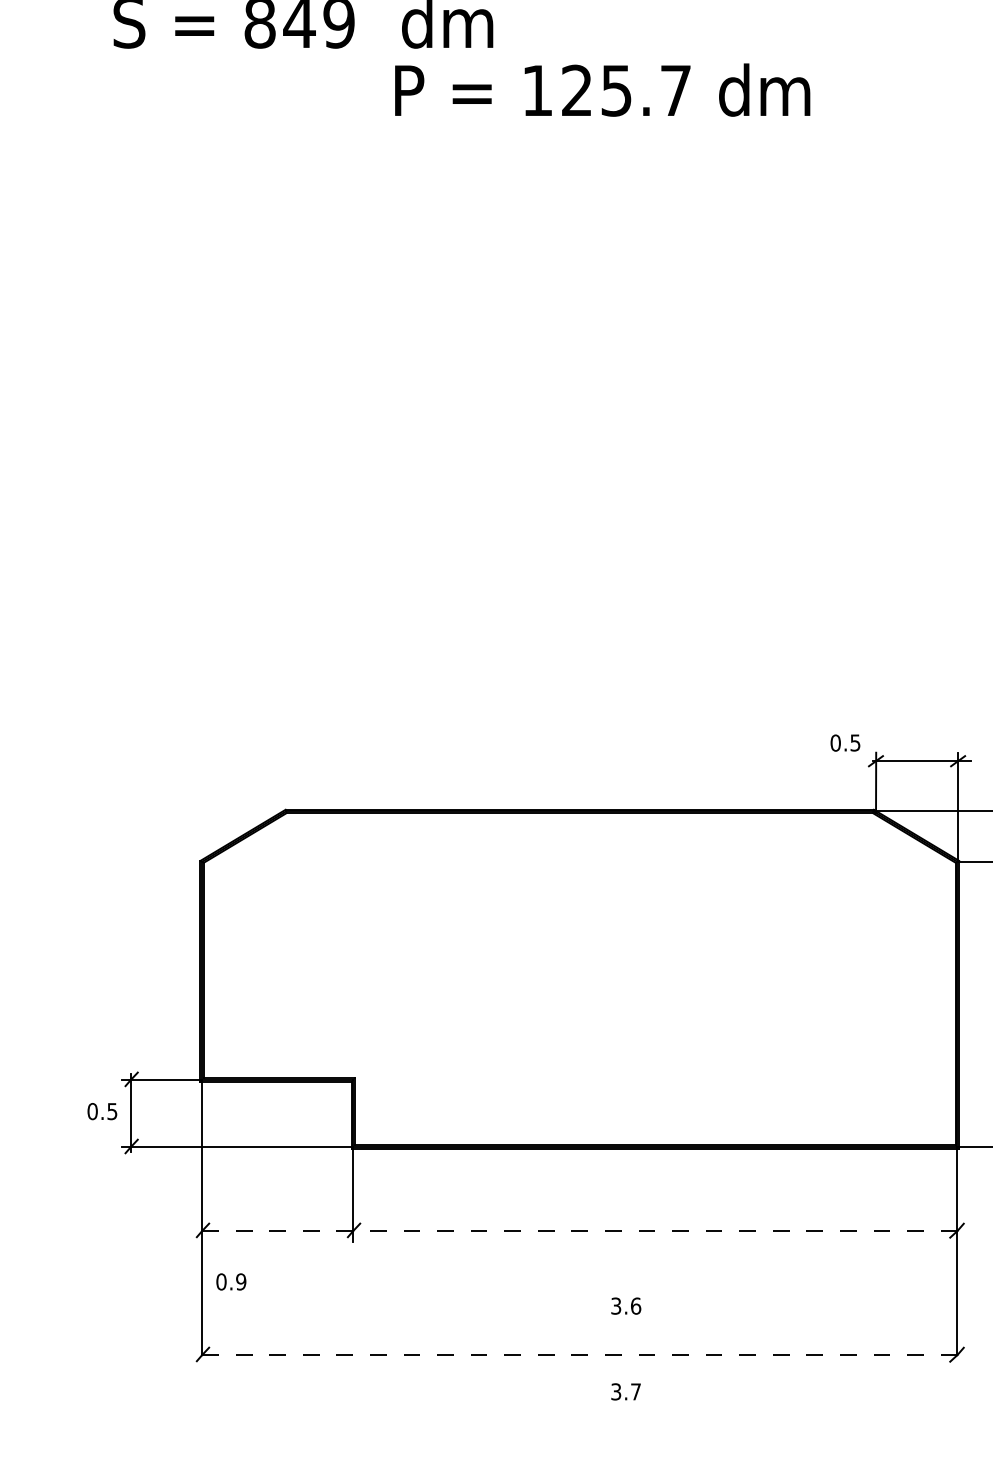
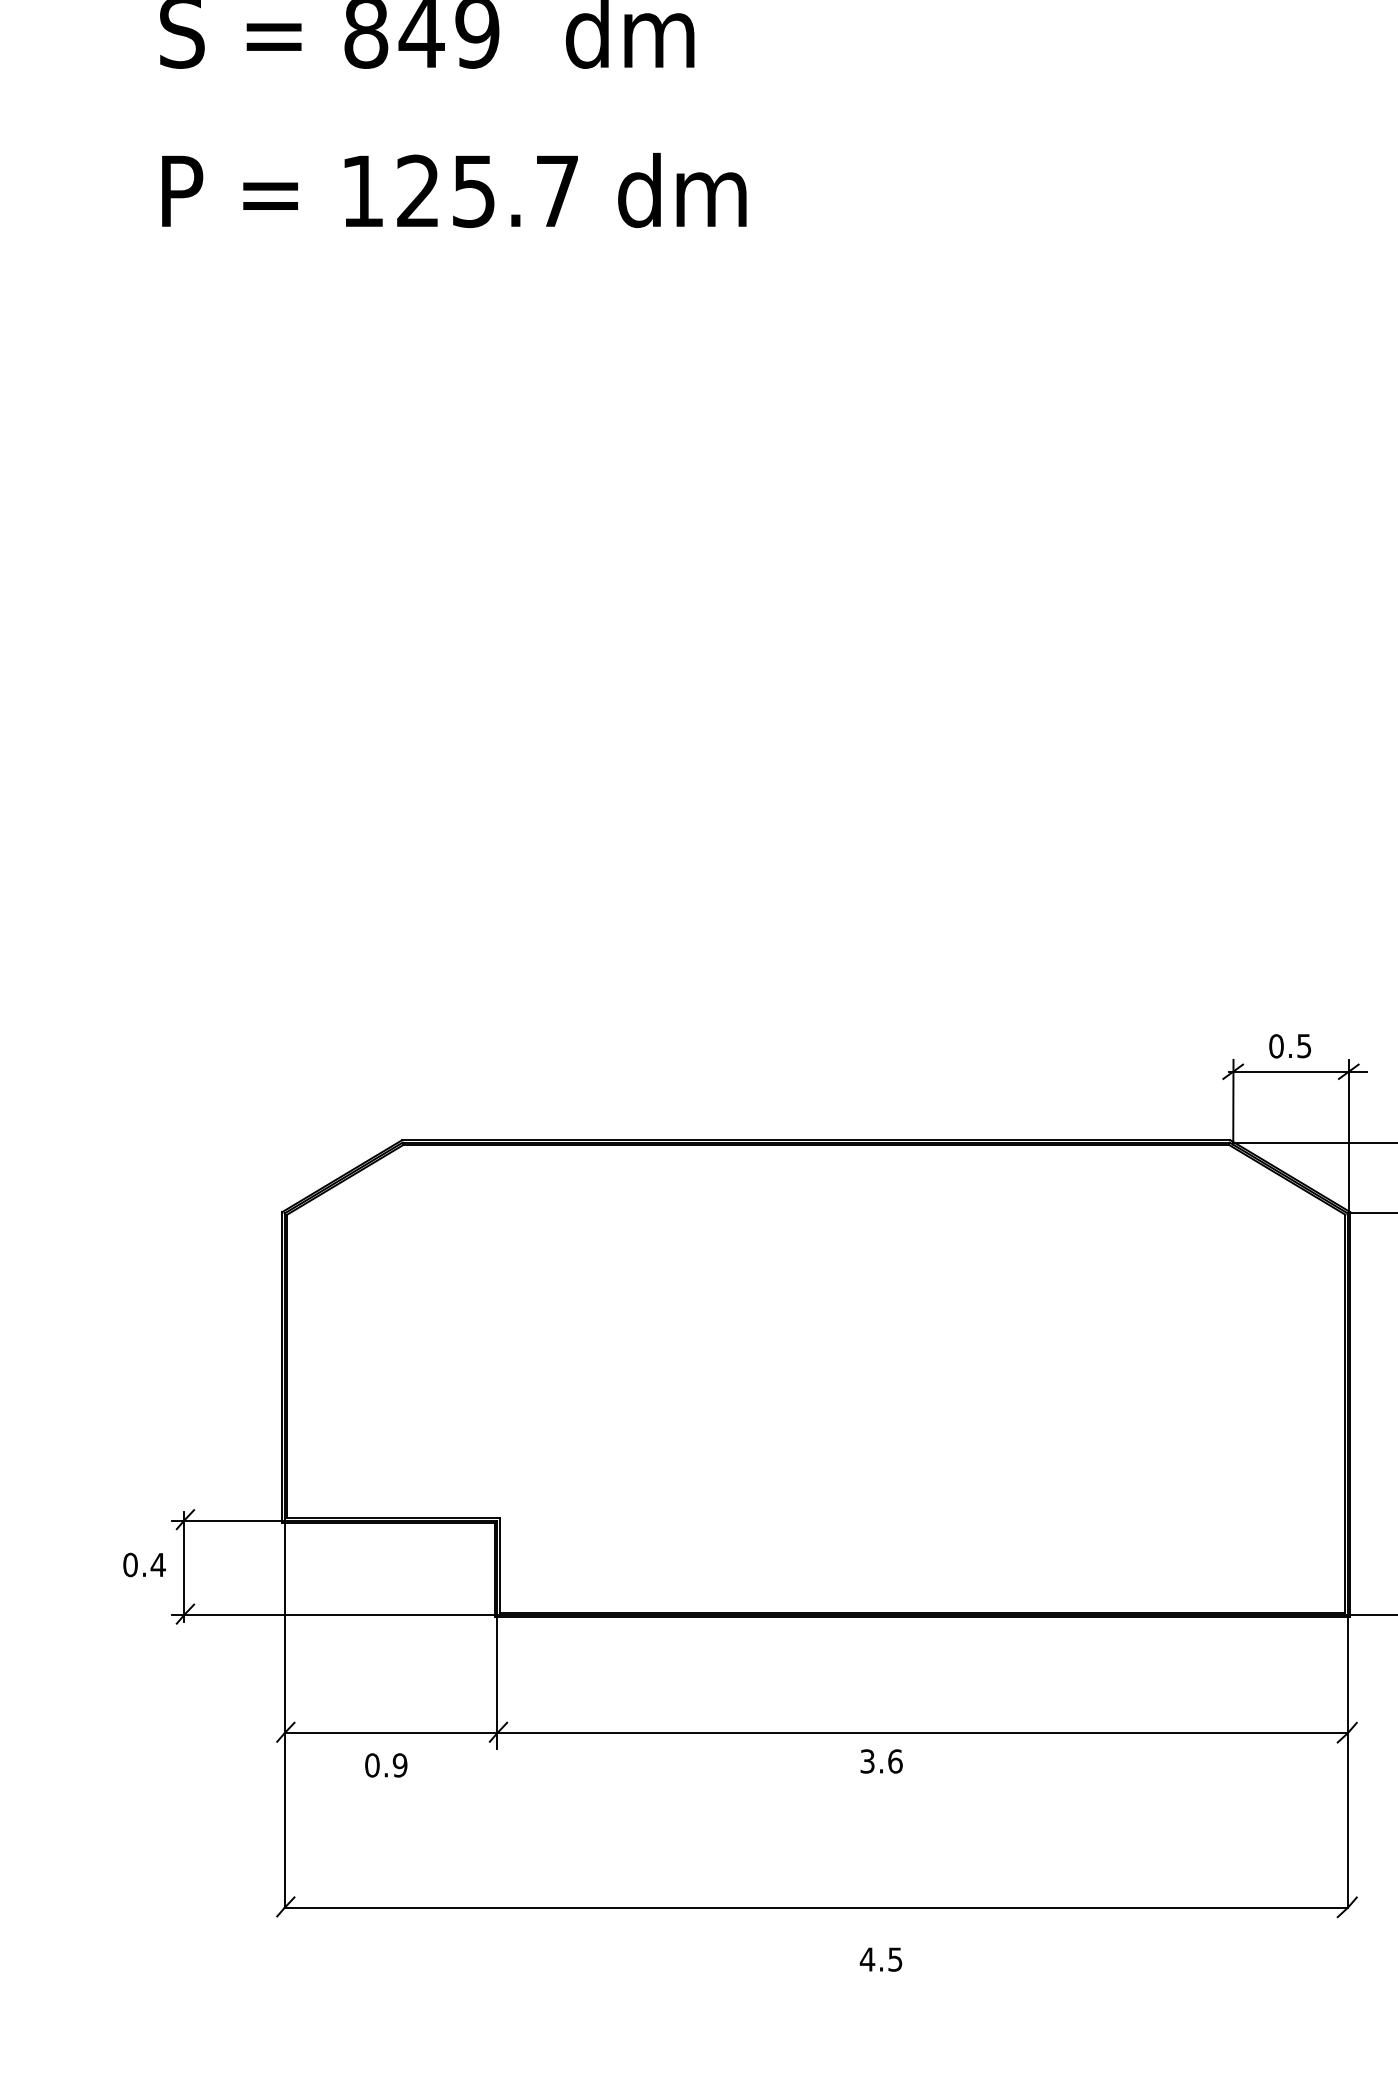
text: (602, 89) -> (454, 189), moved
text: (845, 742) -> (1290, 1045), moved
text: (112, 1111) -> (158, 1564), 0.5 -> 0.4
line: (579, 1231) -> (815, 1733), dashed -> solid
text: (231, 1281) -> (386, 1764), moved
text: (626, 1305) -> (882, 1760), moved
line: (579, 1355) -> (815, 1908), dashed -> solid
text: (625, 1391) -> (880, 1959), 3.7 -> 4.5

